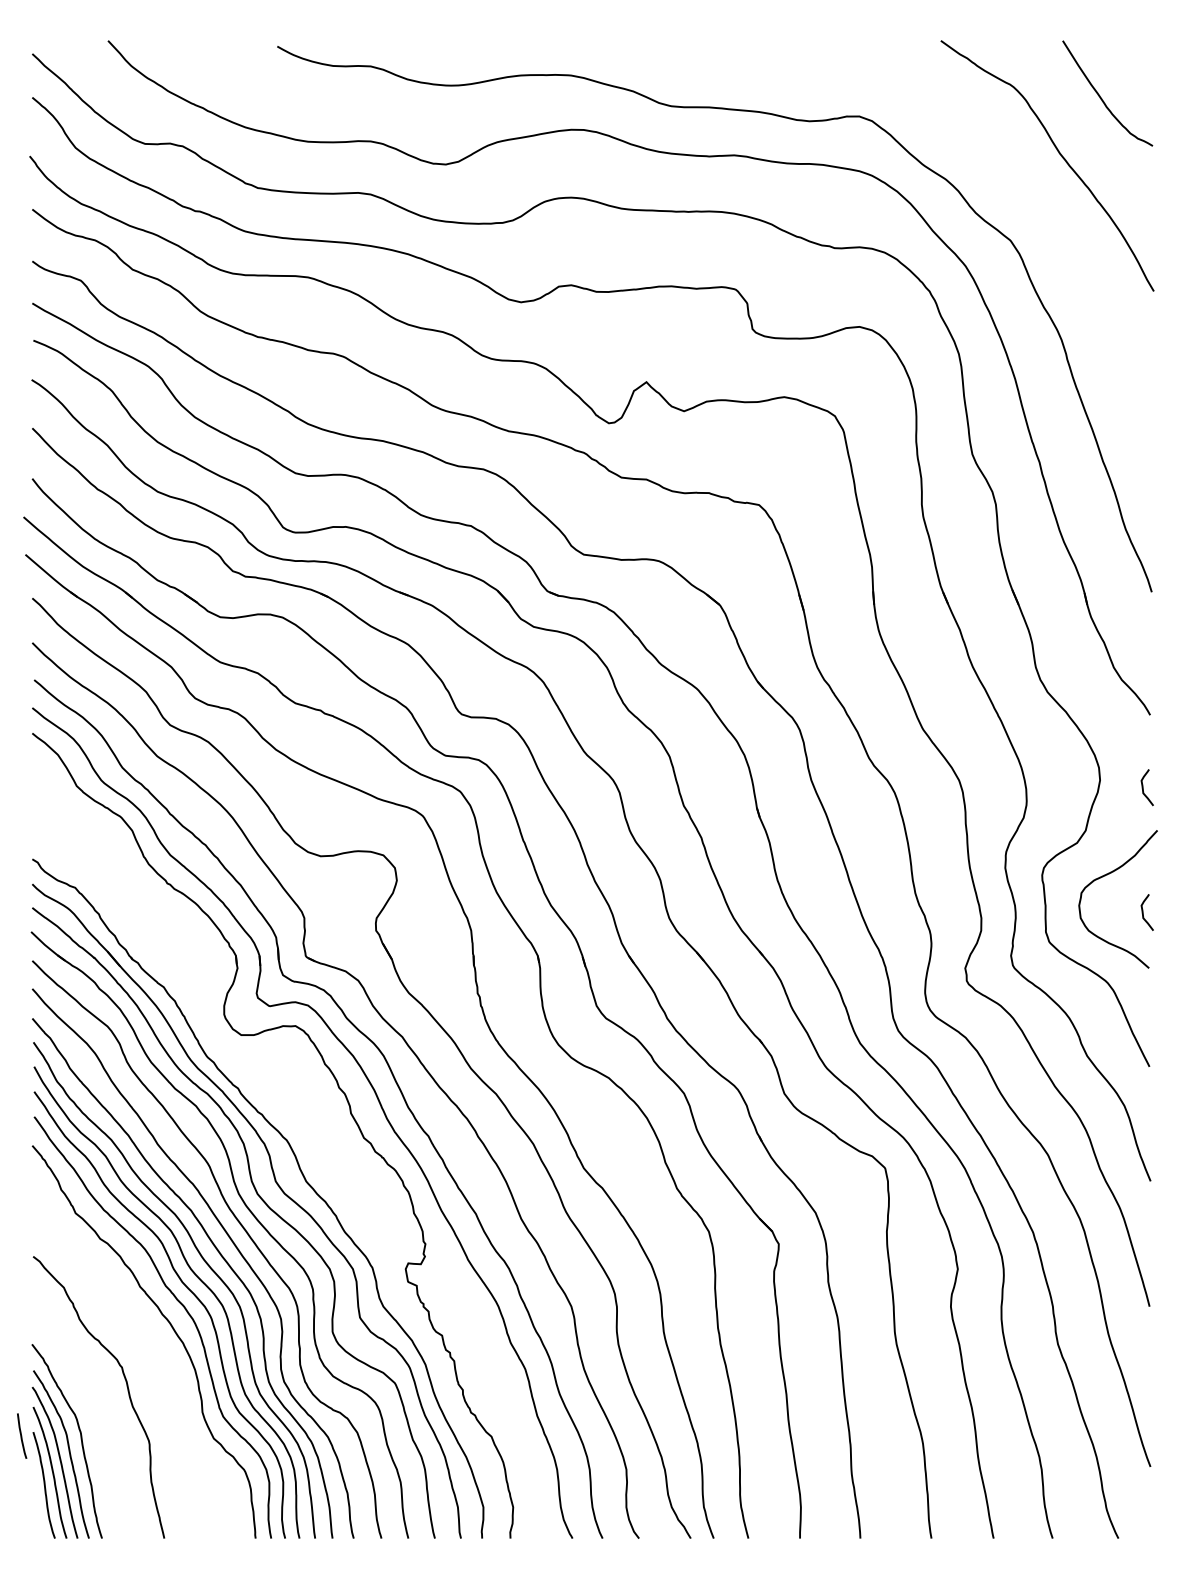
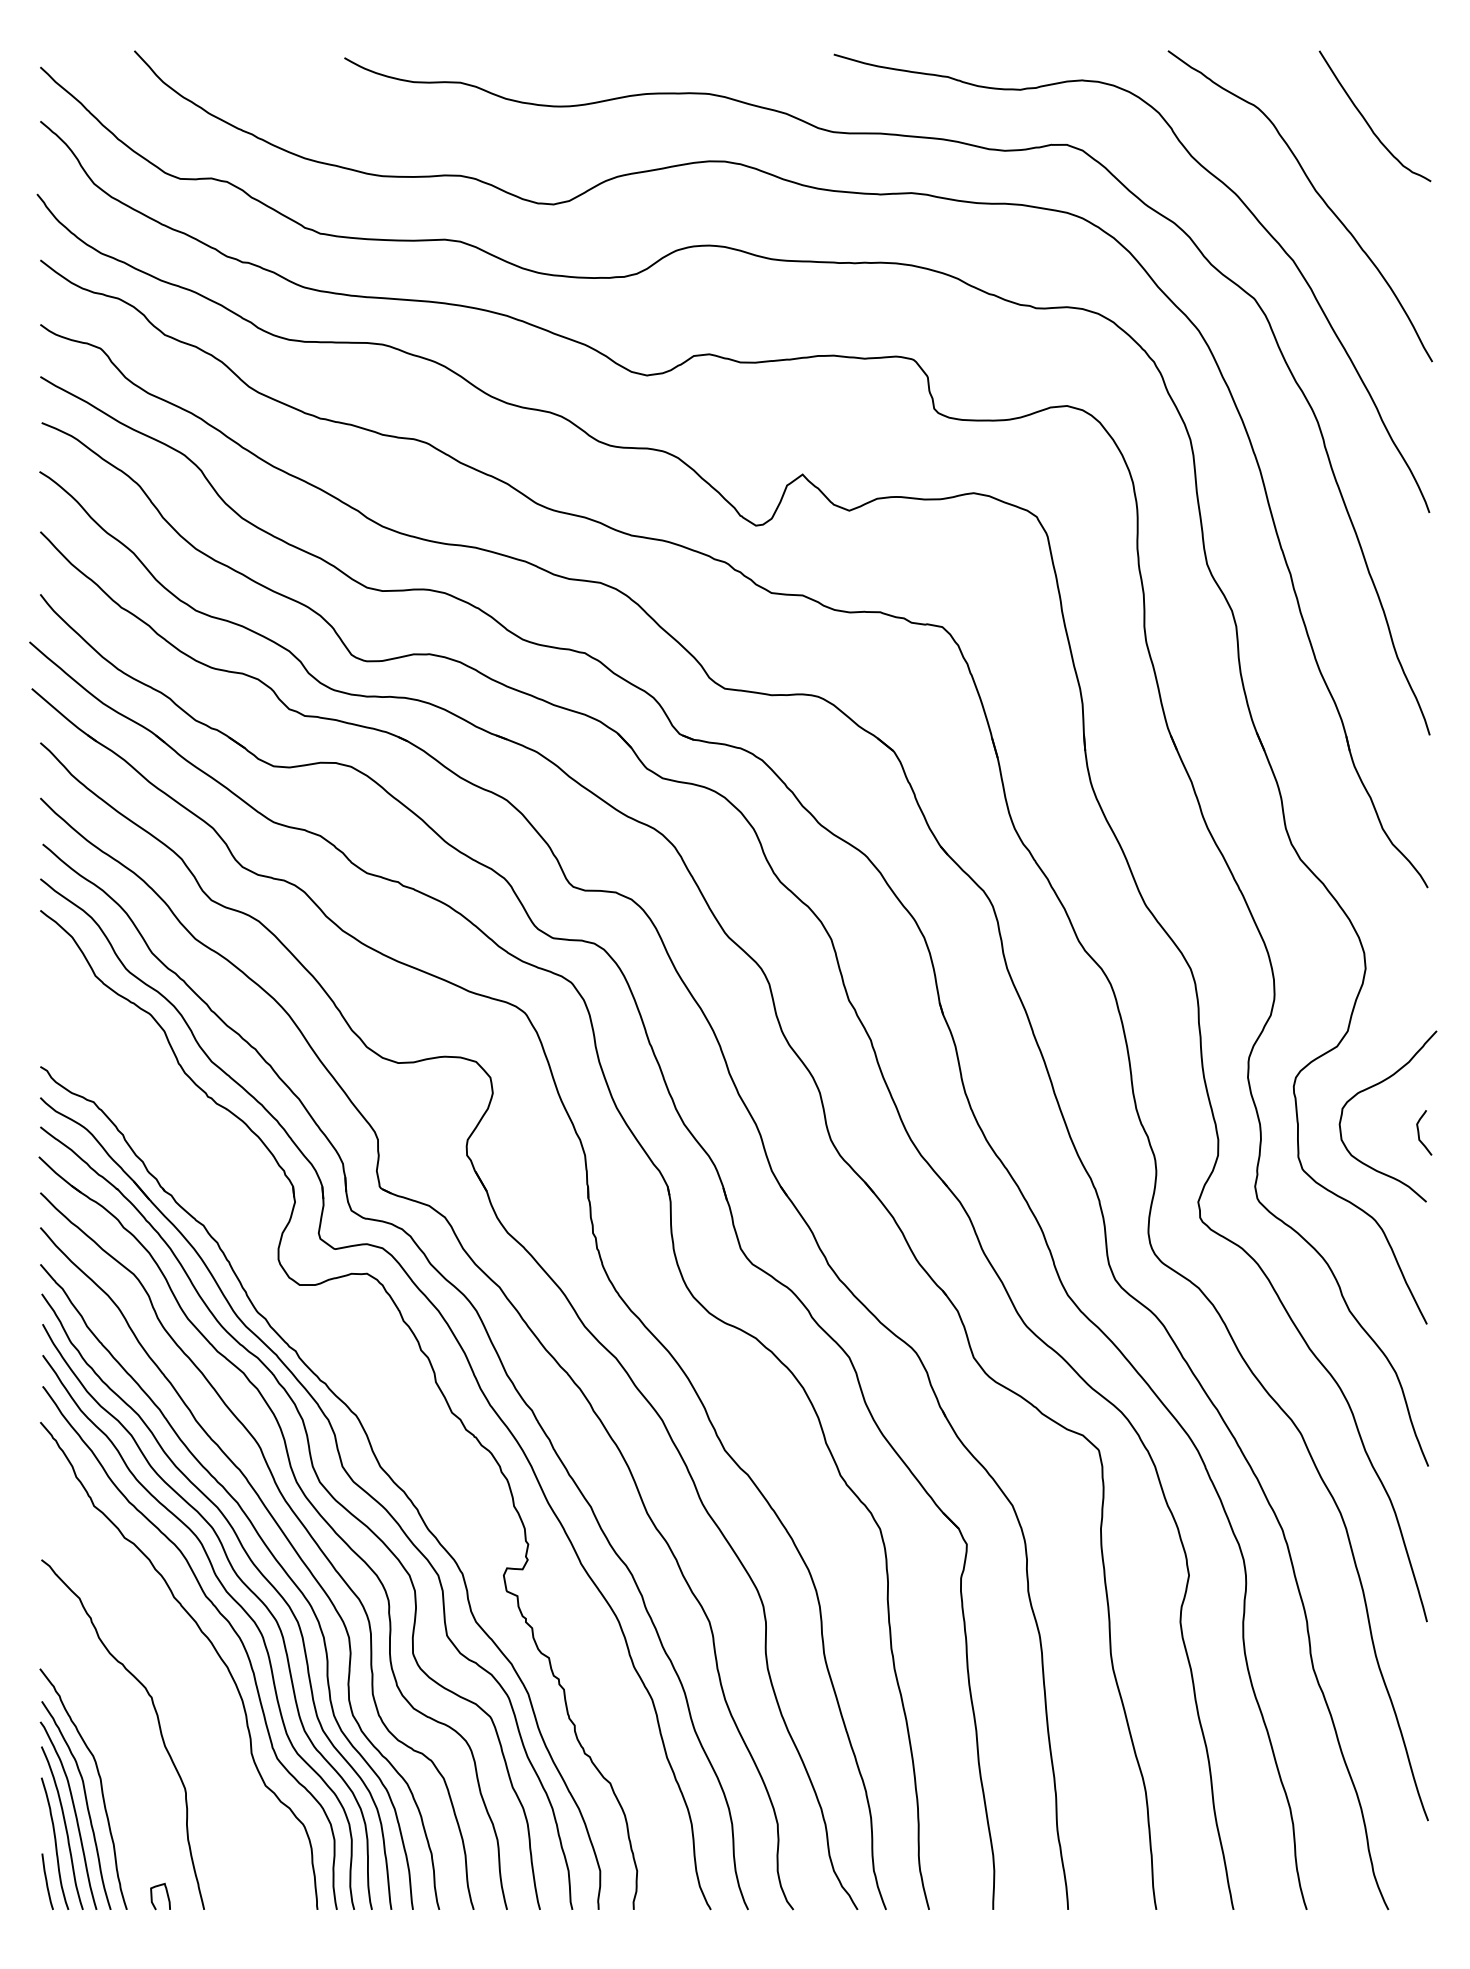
curve: (975, 141) -> (1211, 175), added
curve: (1143, 787) -> (1419, 977), removed
curve: (21, 1435) -> (47, 1881), moved
curve: (133, 1526) -> (166, 1894), added

